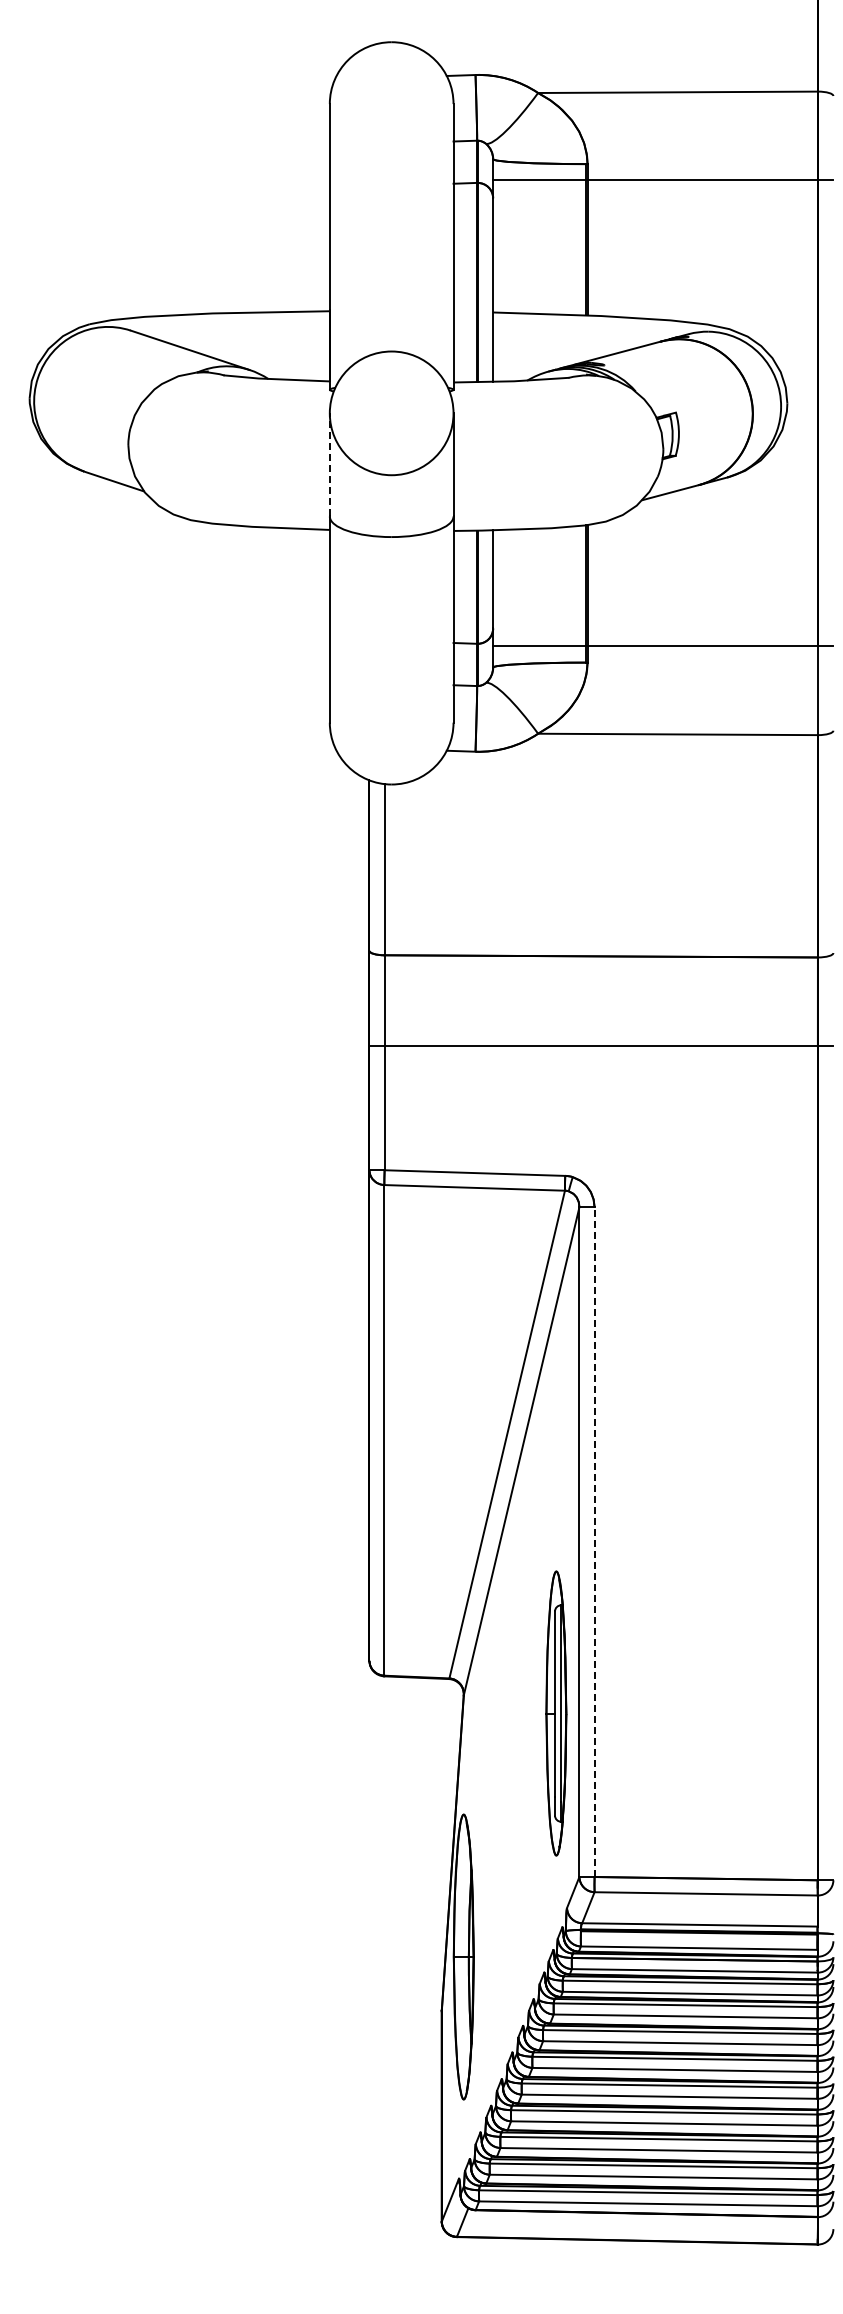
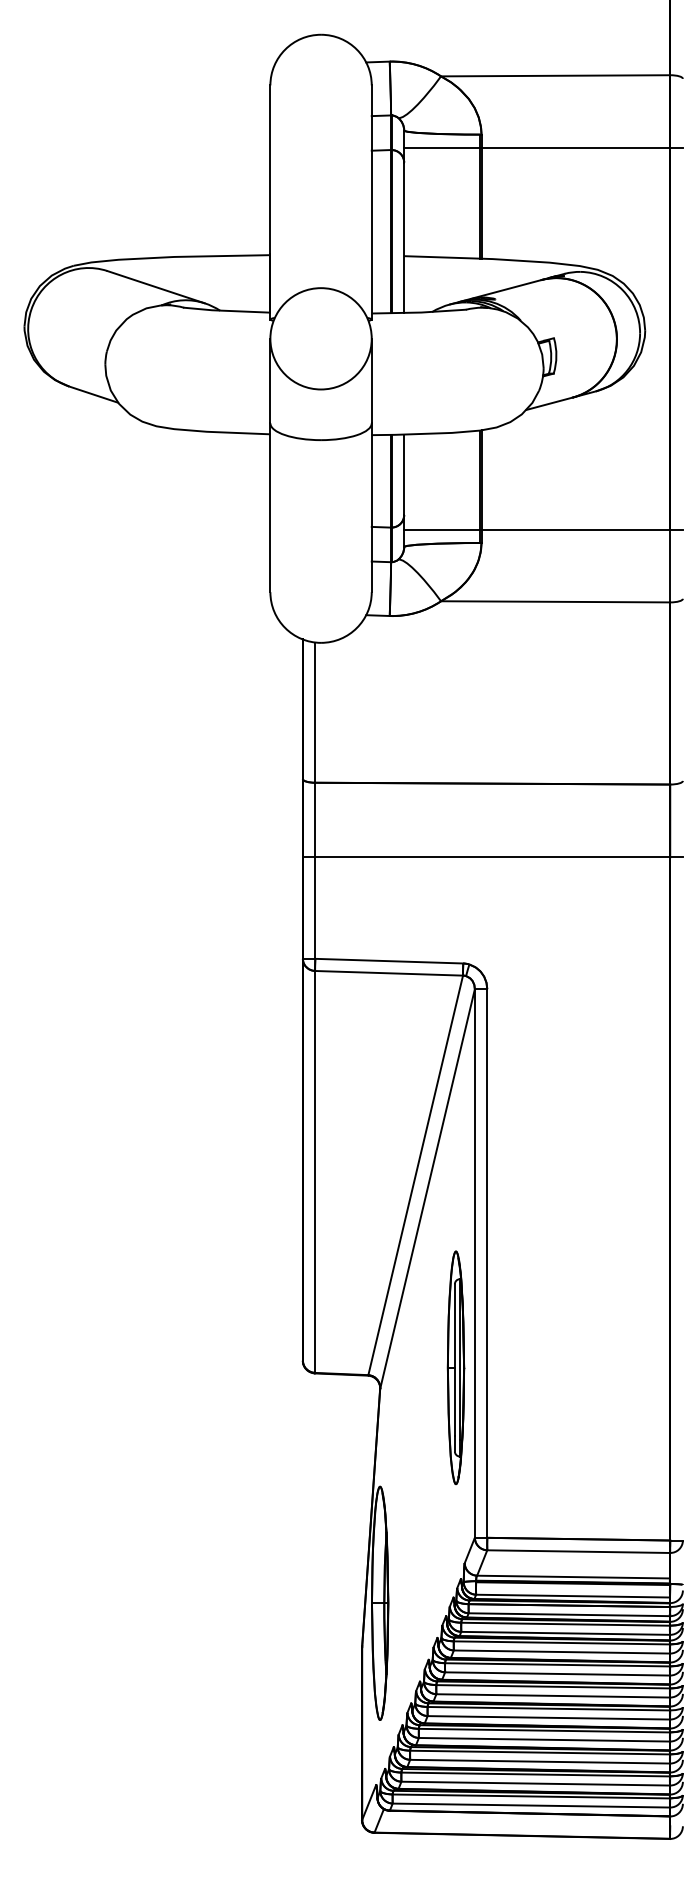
line: (329, 464) -> (270, 380), dashed -> solid
line: (594, 1542) -> (487, 1263), dashed -> solid
part: (556, 1713) -> (456, 1367), moved

